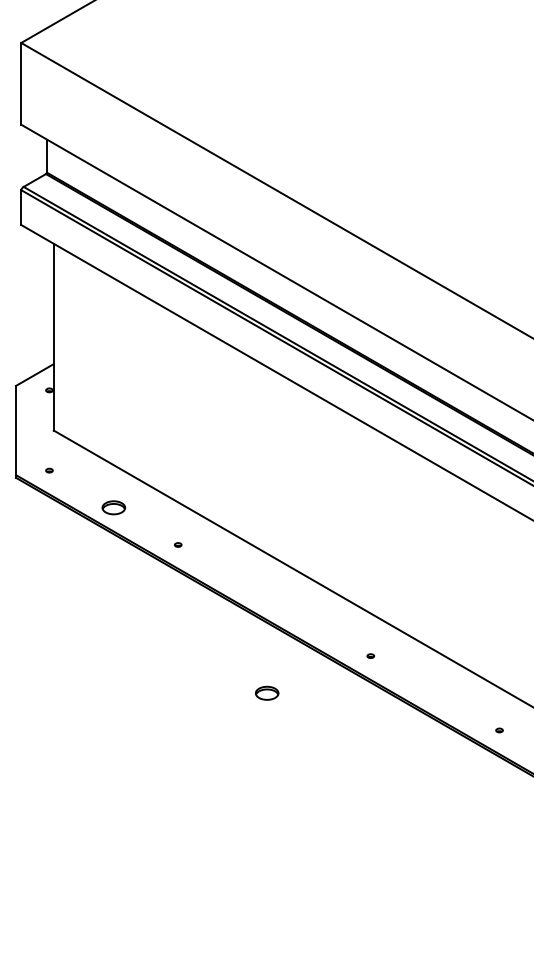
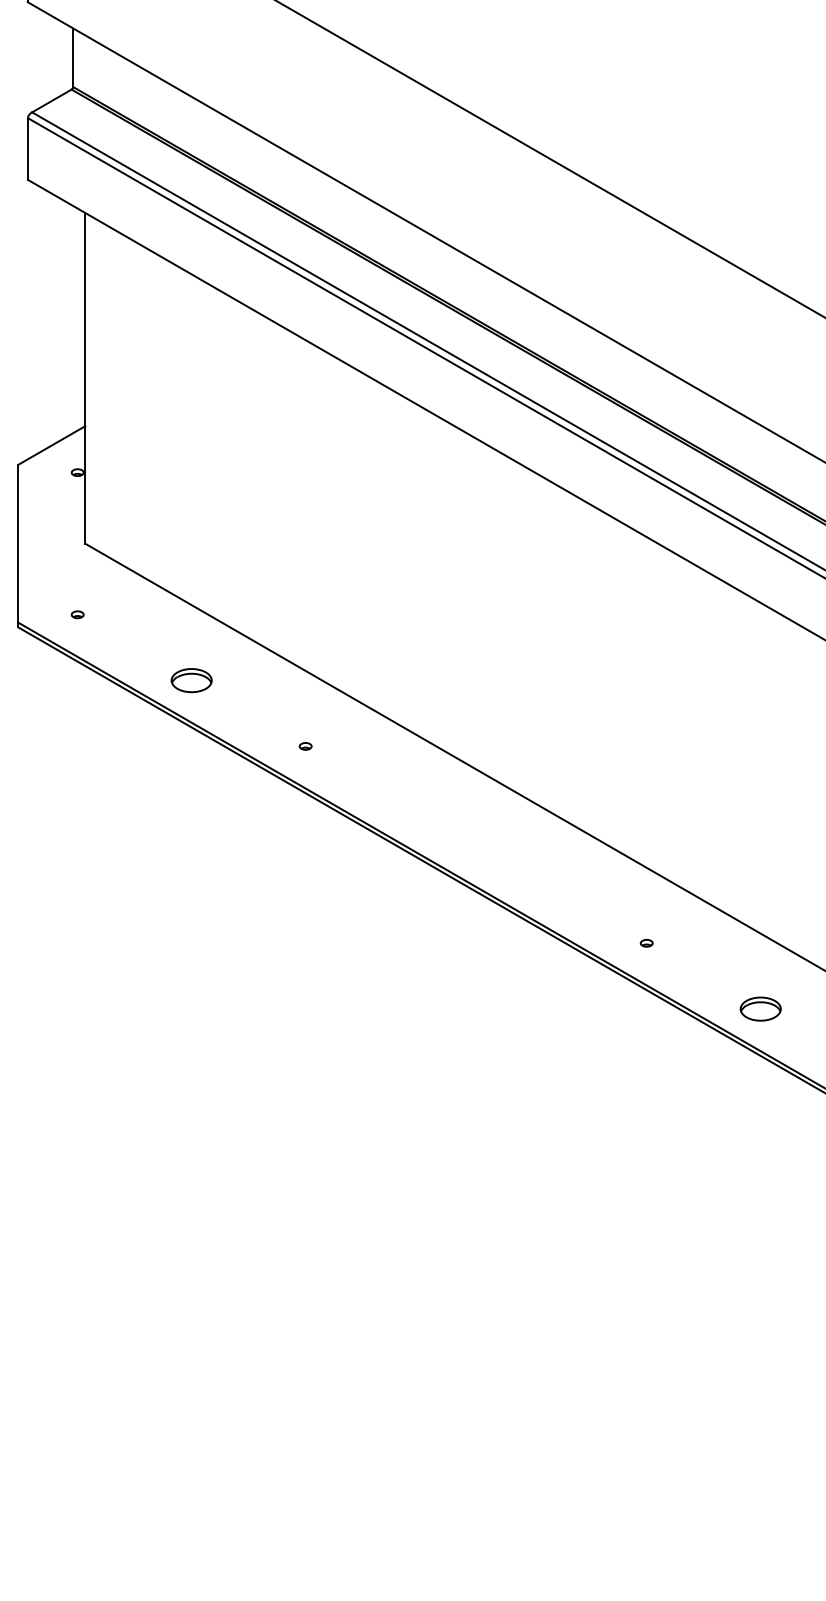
part: (267, 692) -> (761, 1007), moved

